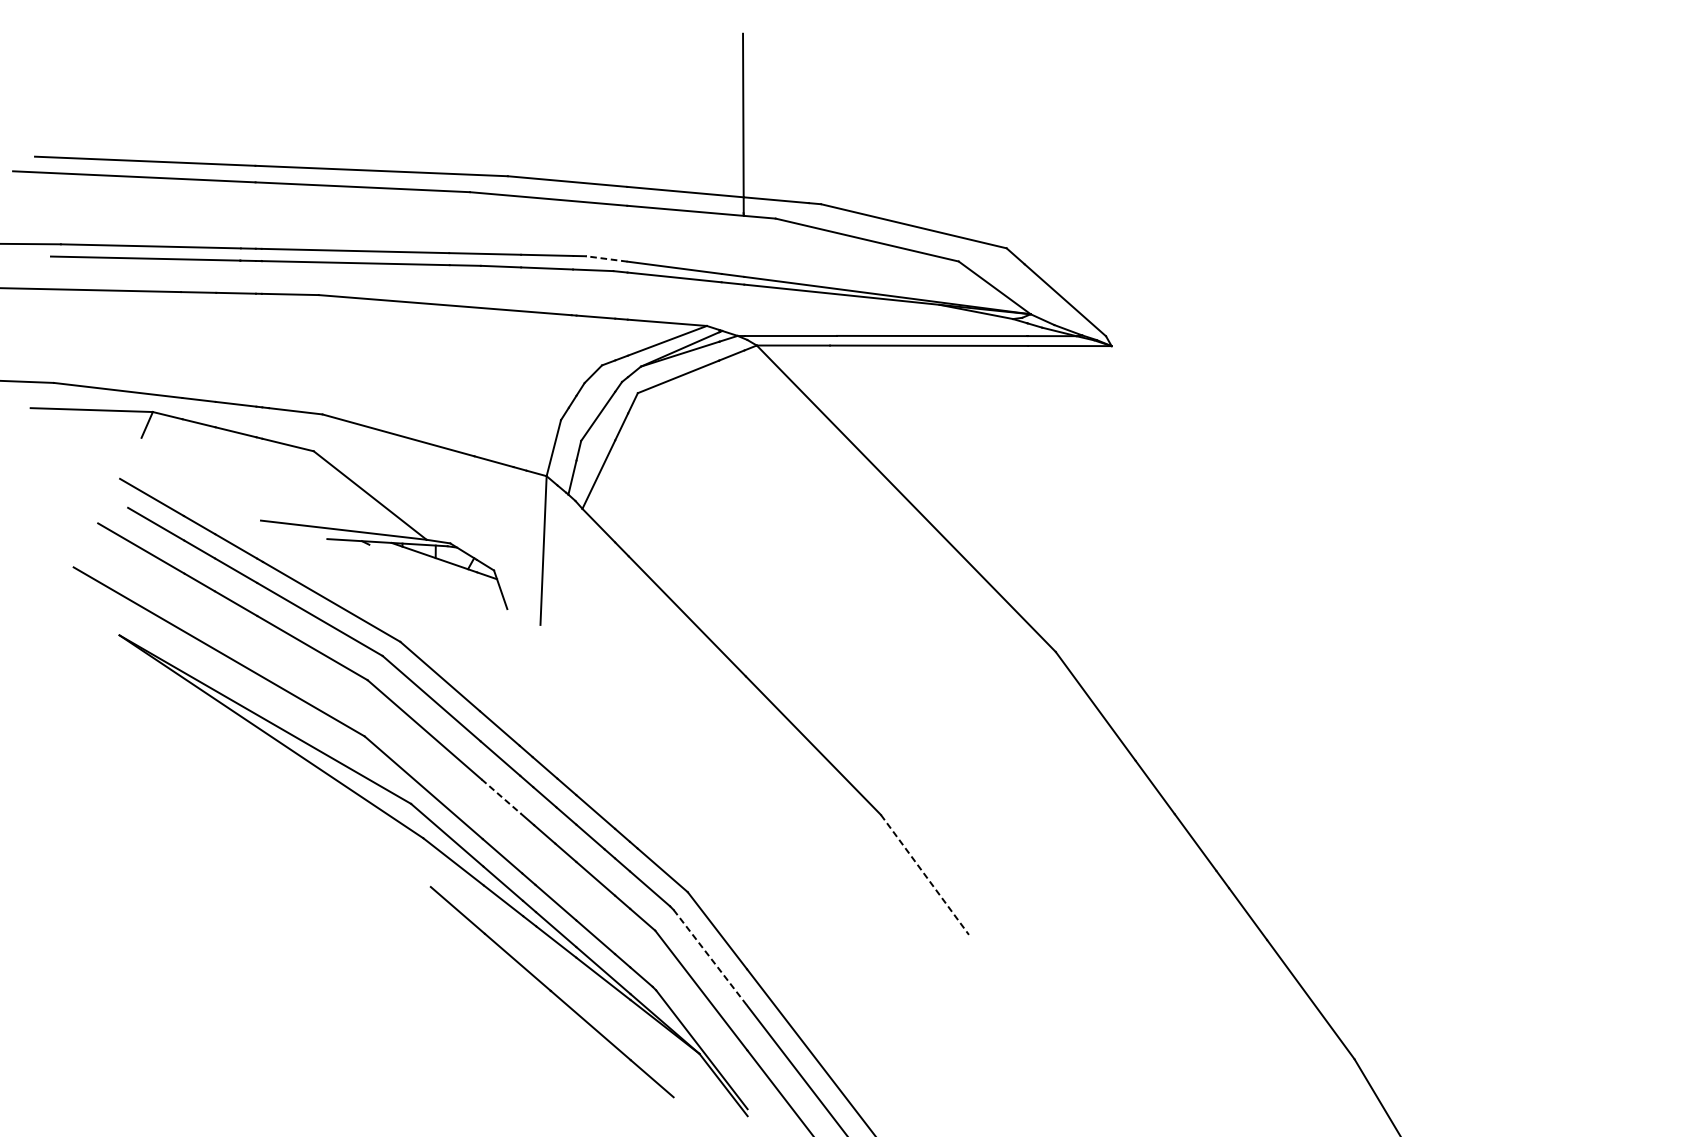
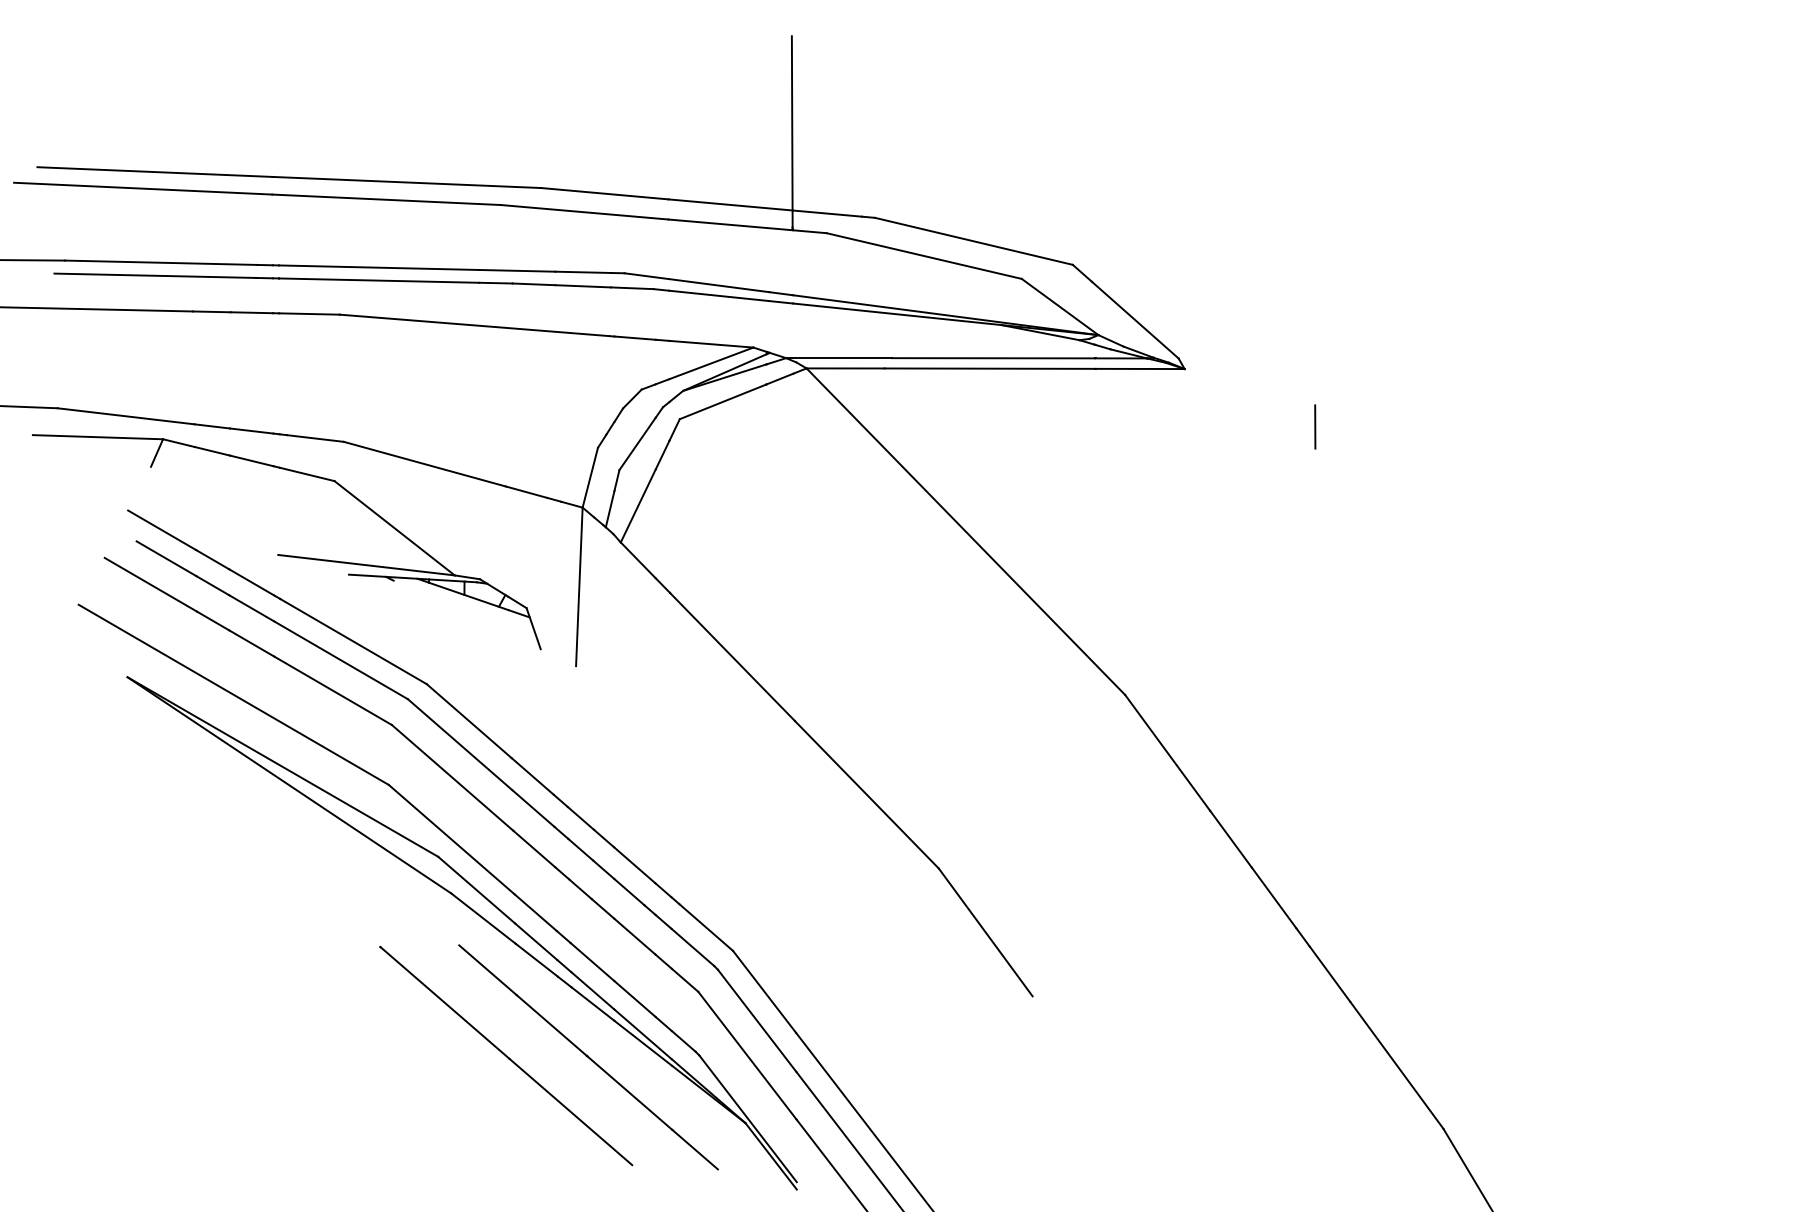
line: (606, 259) -> (646, 276), dashed -> solid
line: (1234, 400) -> (1315, 426), added
line: (501, 797) -> (534, 849), dashed -> solid
line: (925, 874) -> (986, 932), dashed -> solid
line: (710, 958) -> (757, 1021), dashed -> solid
line: (475, 990) -> (506, 1055), added

